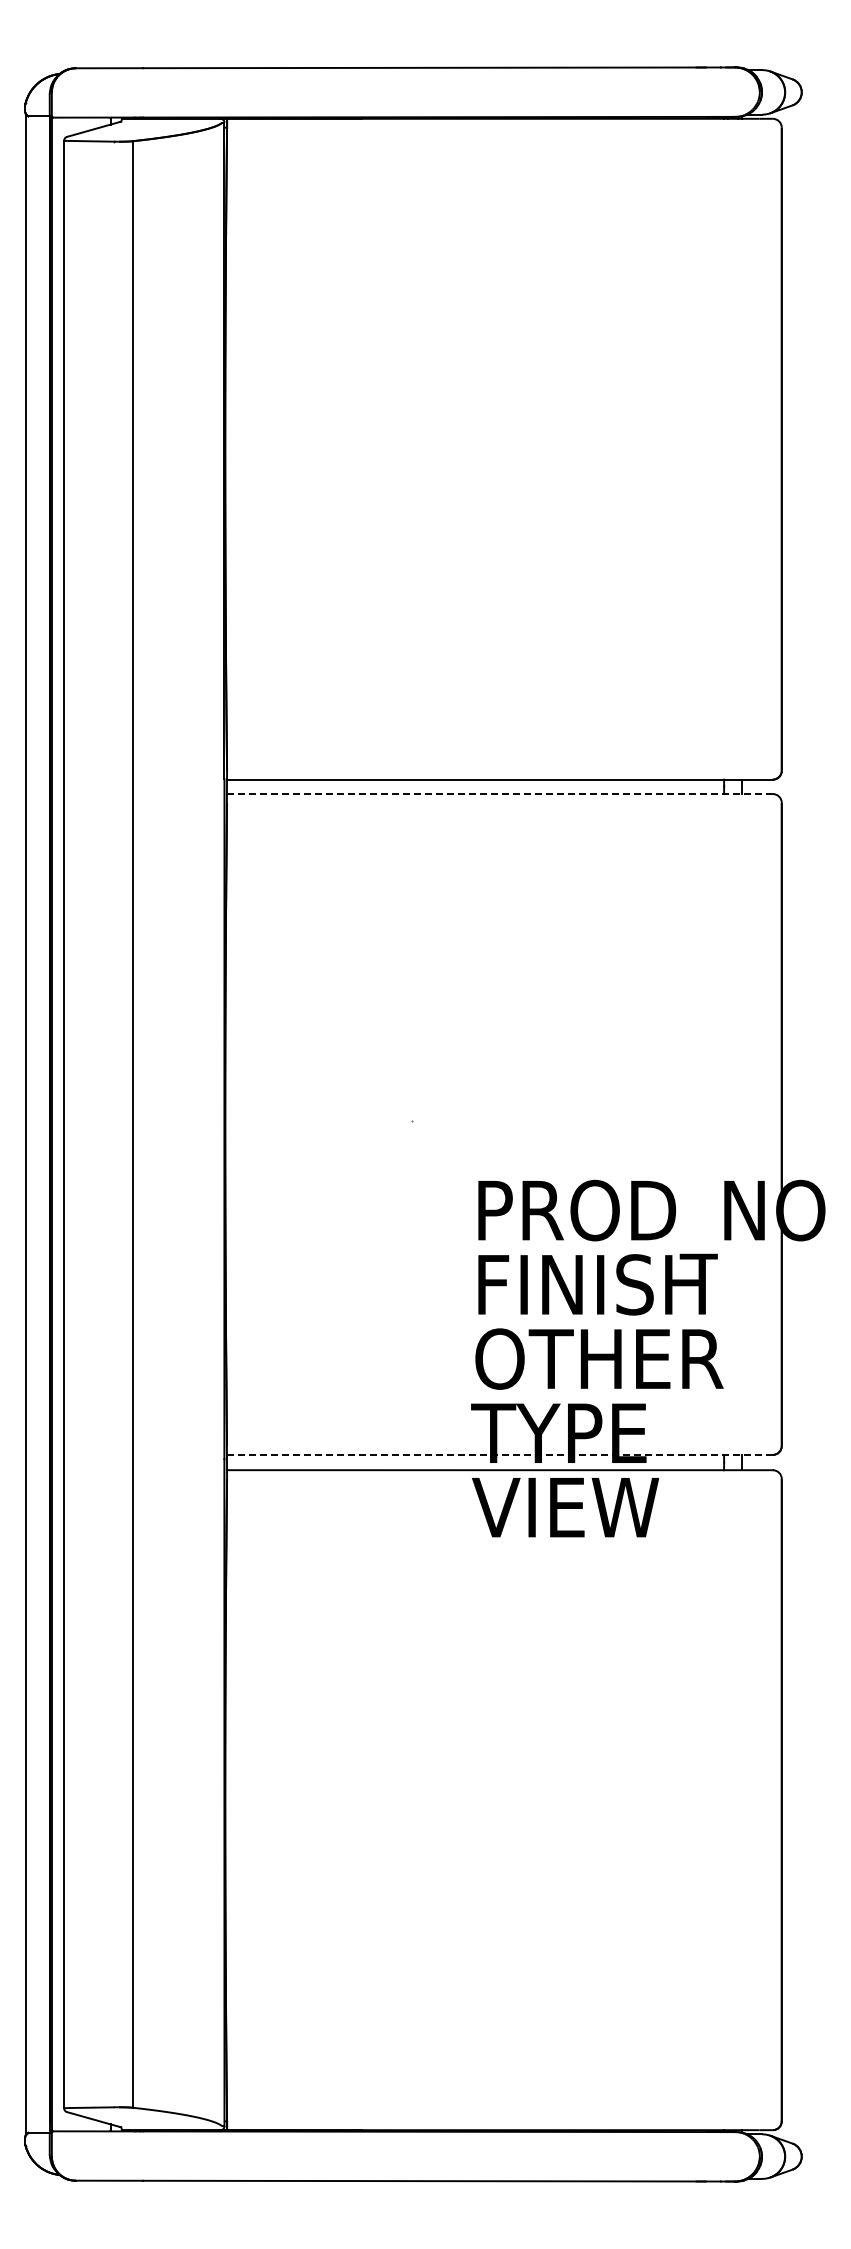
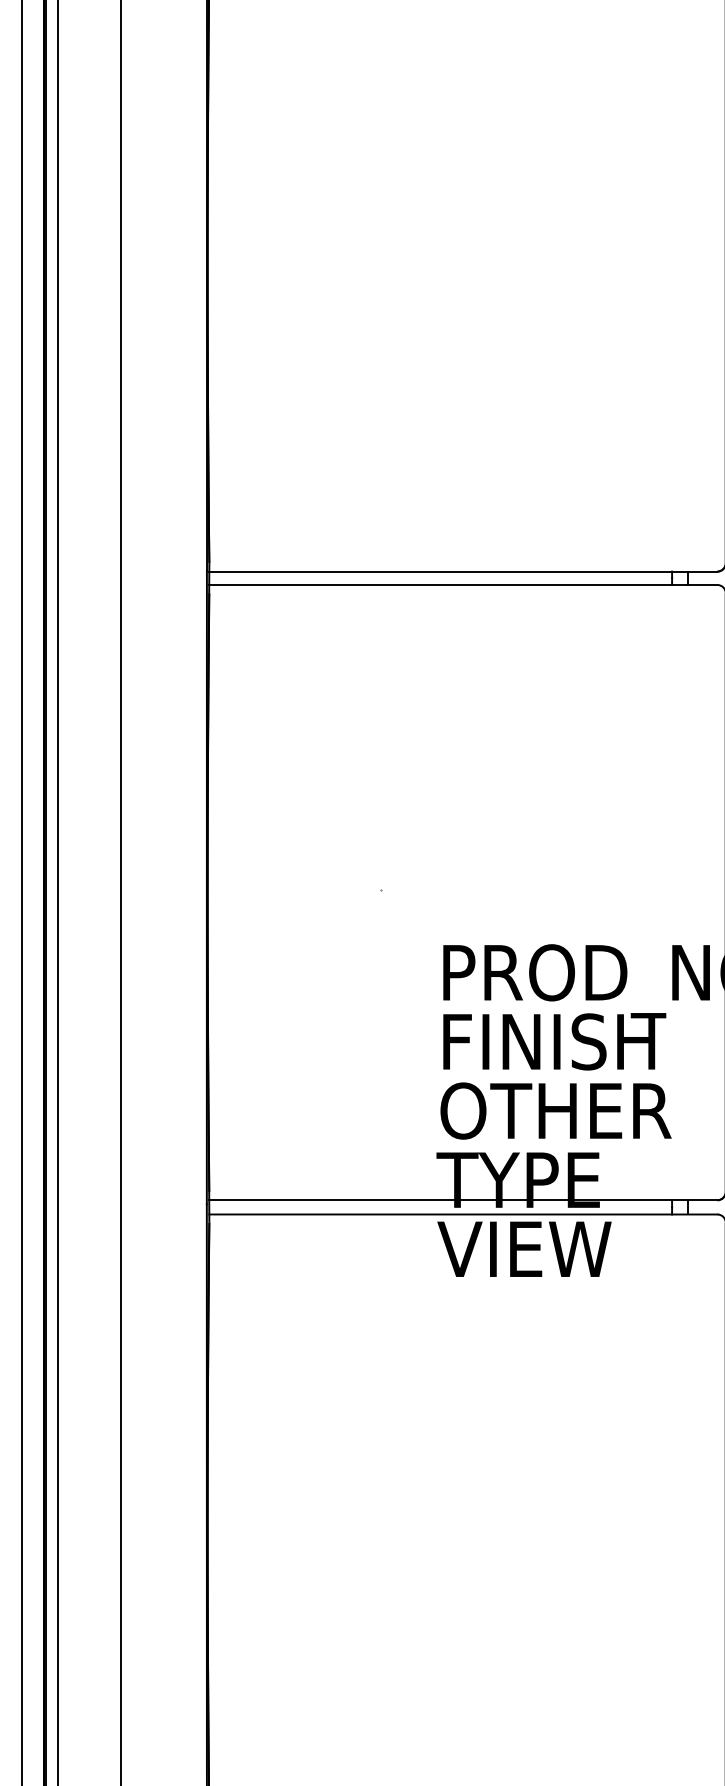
line: (499, 794) -> (462, 585), dashed -> solid
line: (499, 1454) -> (462, 1199), dashed -> solid

